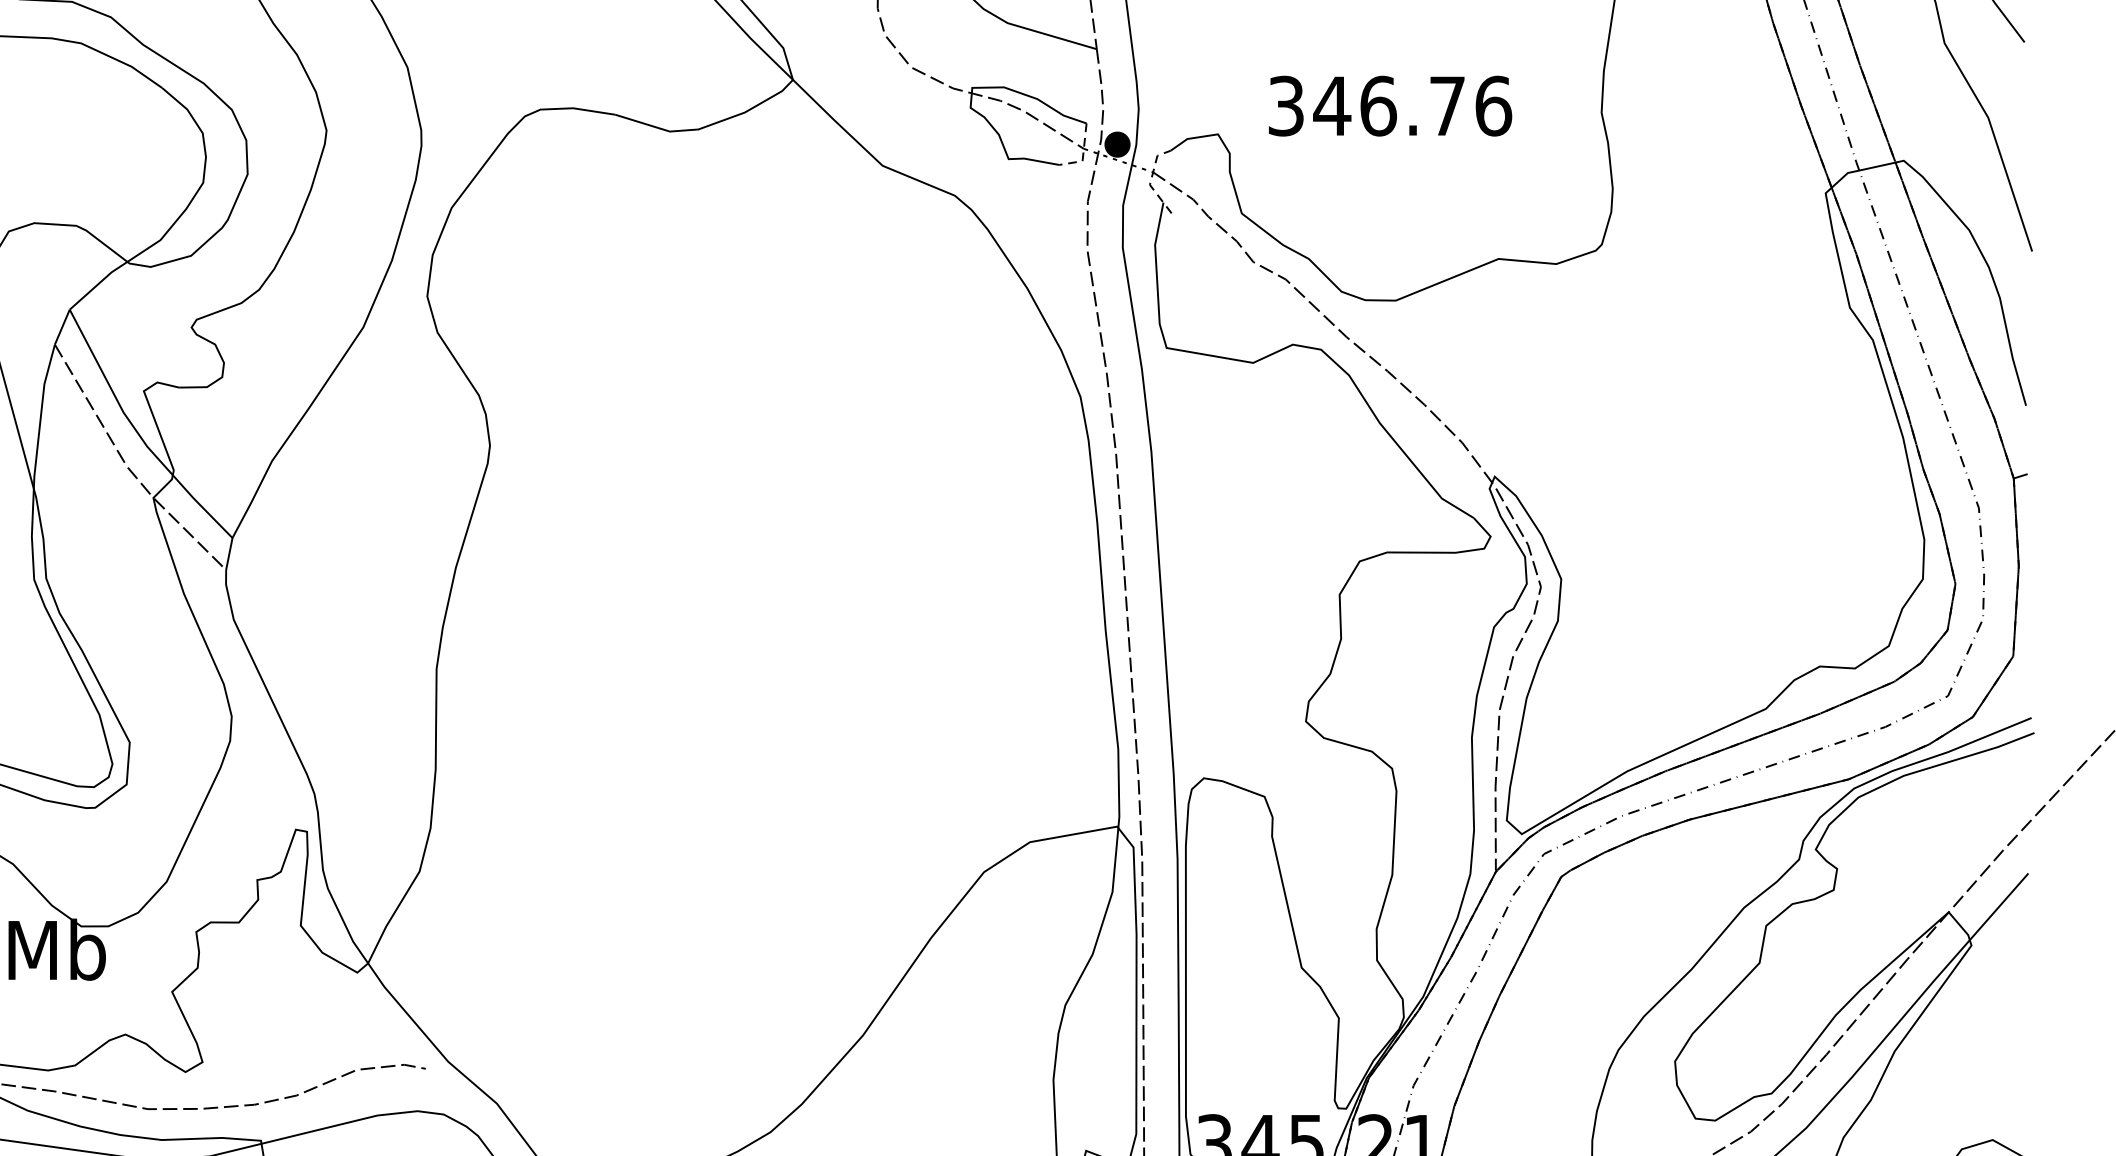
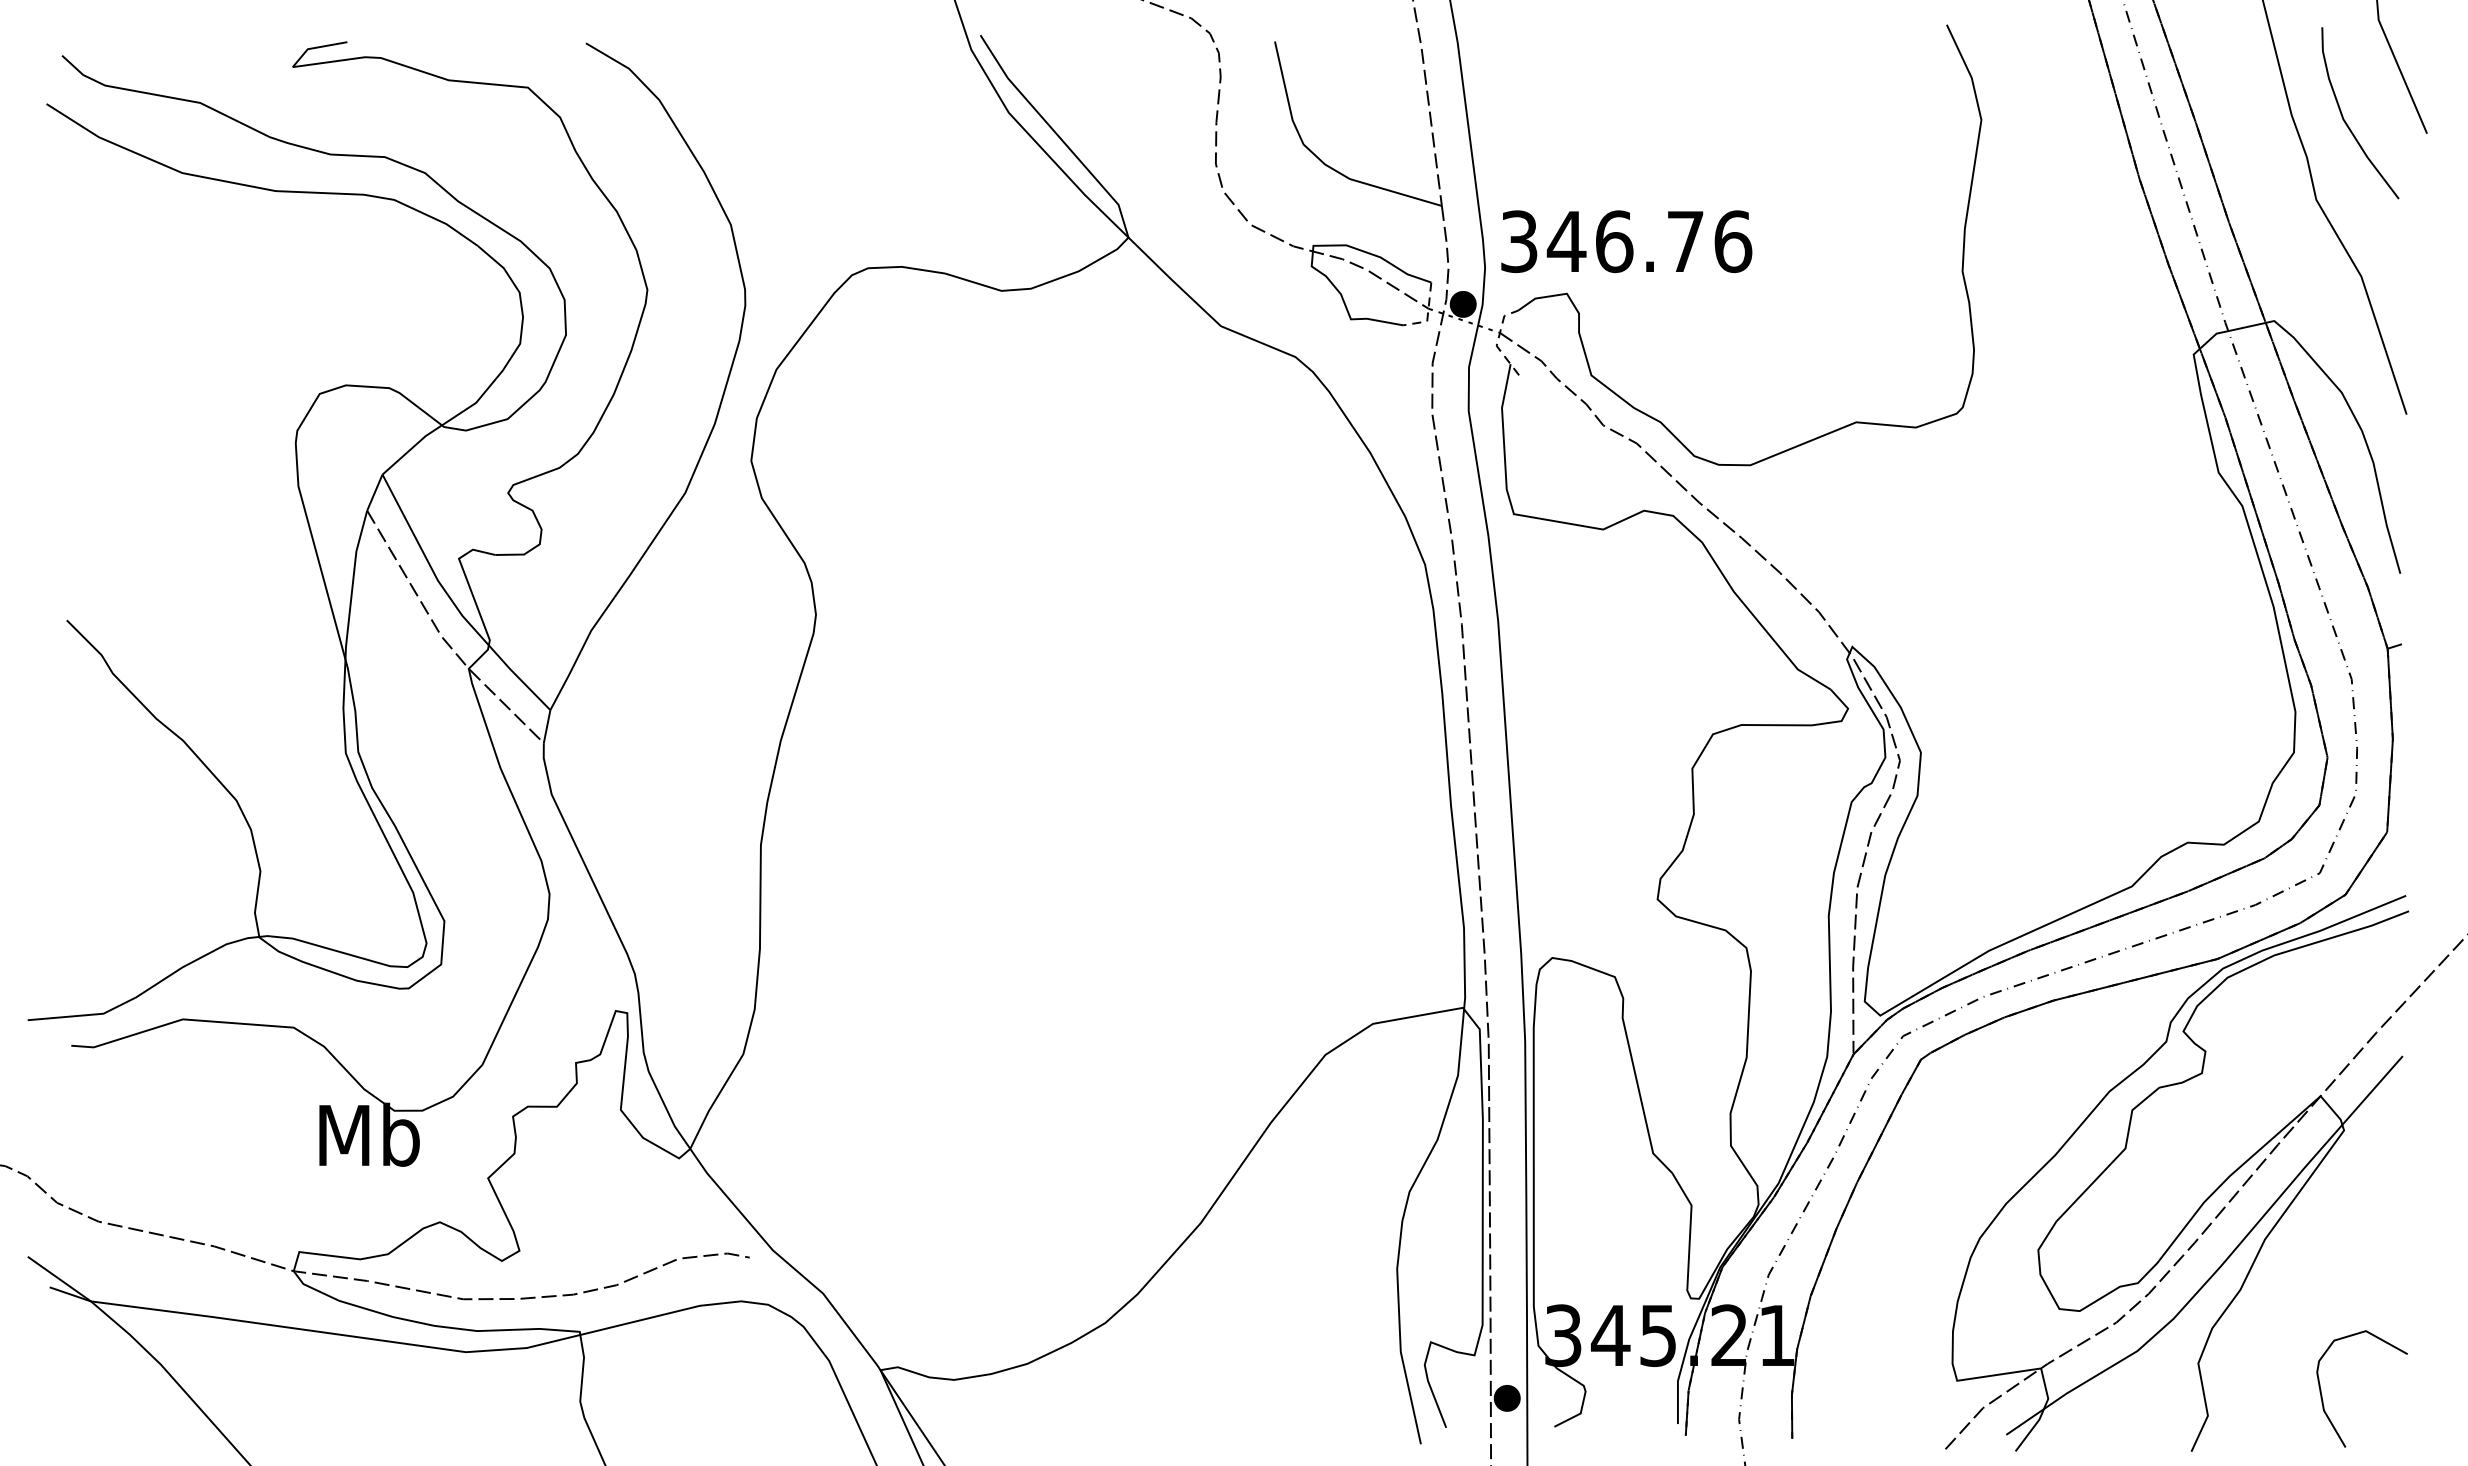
text: (1390, 105) -> (1626, 241), moved

